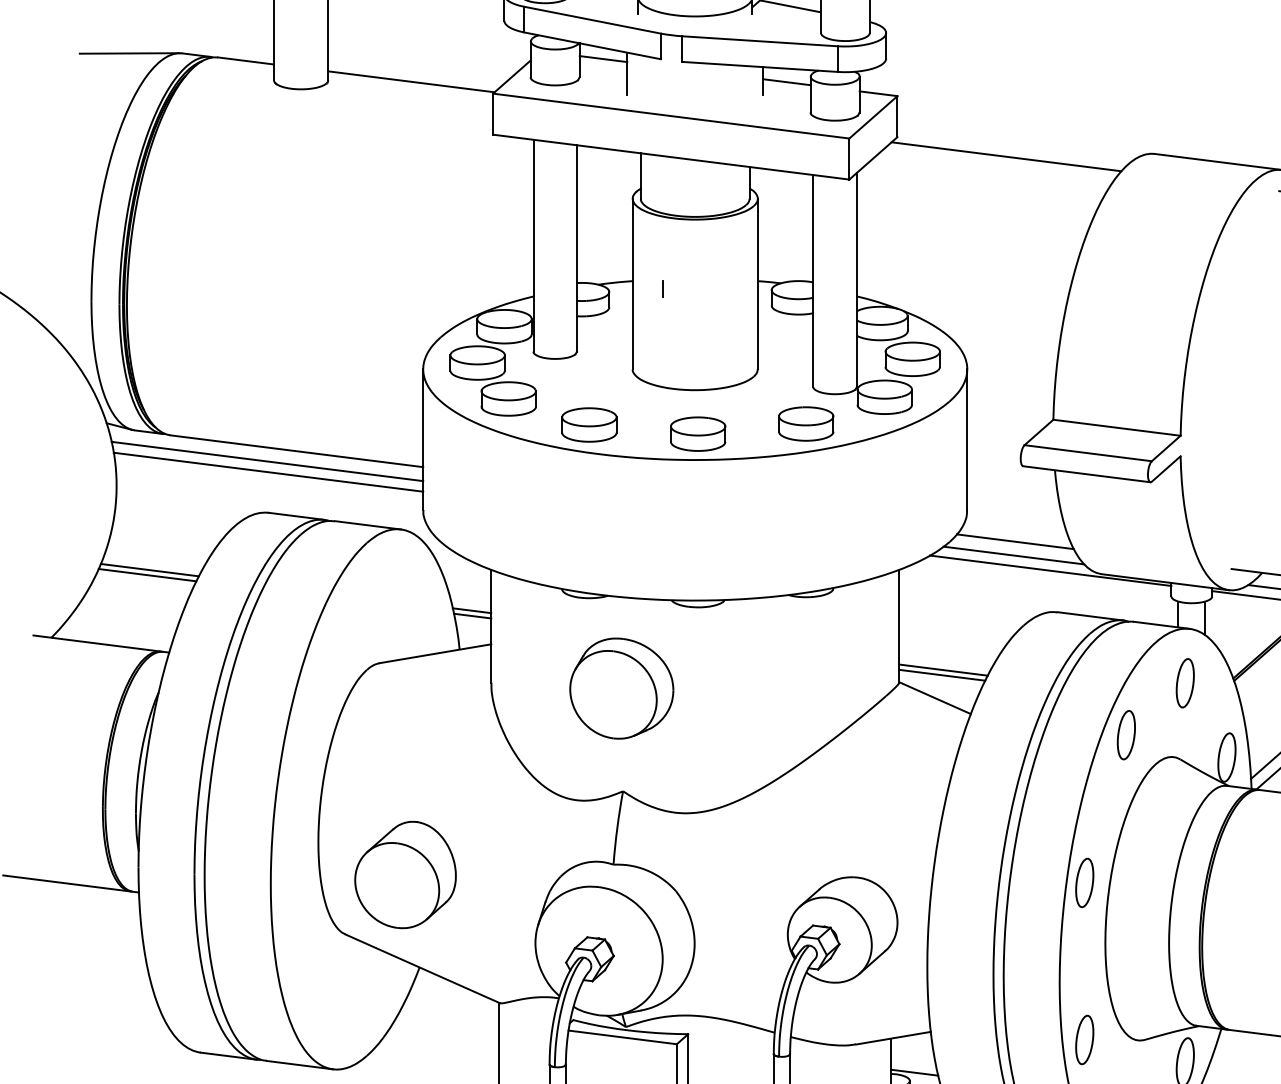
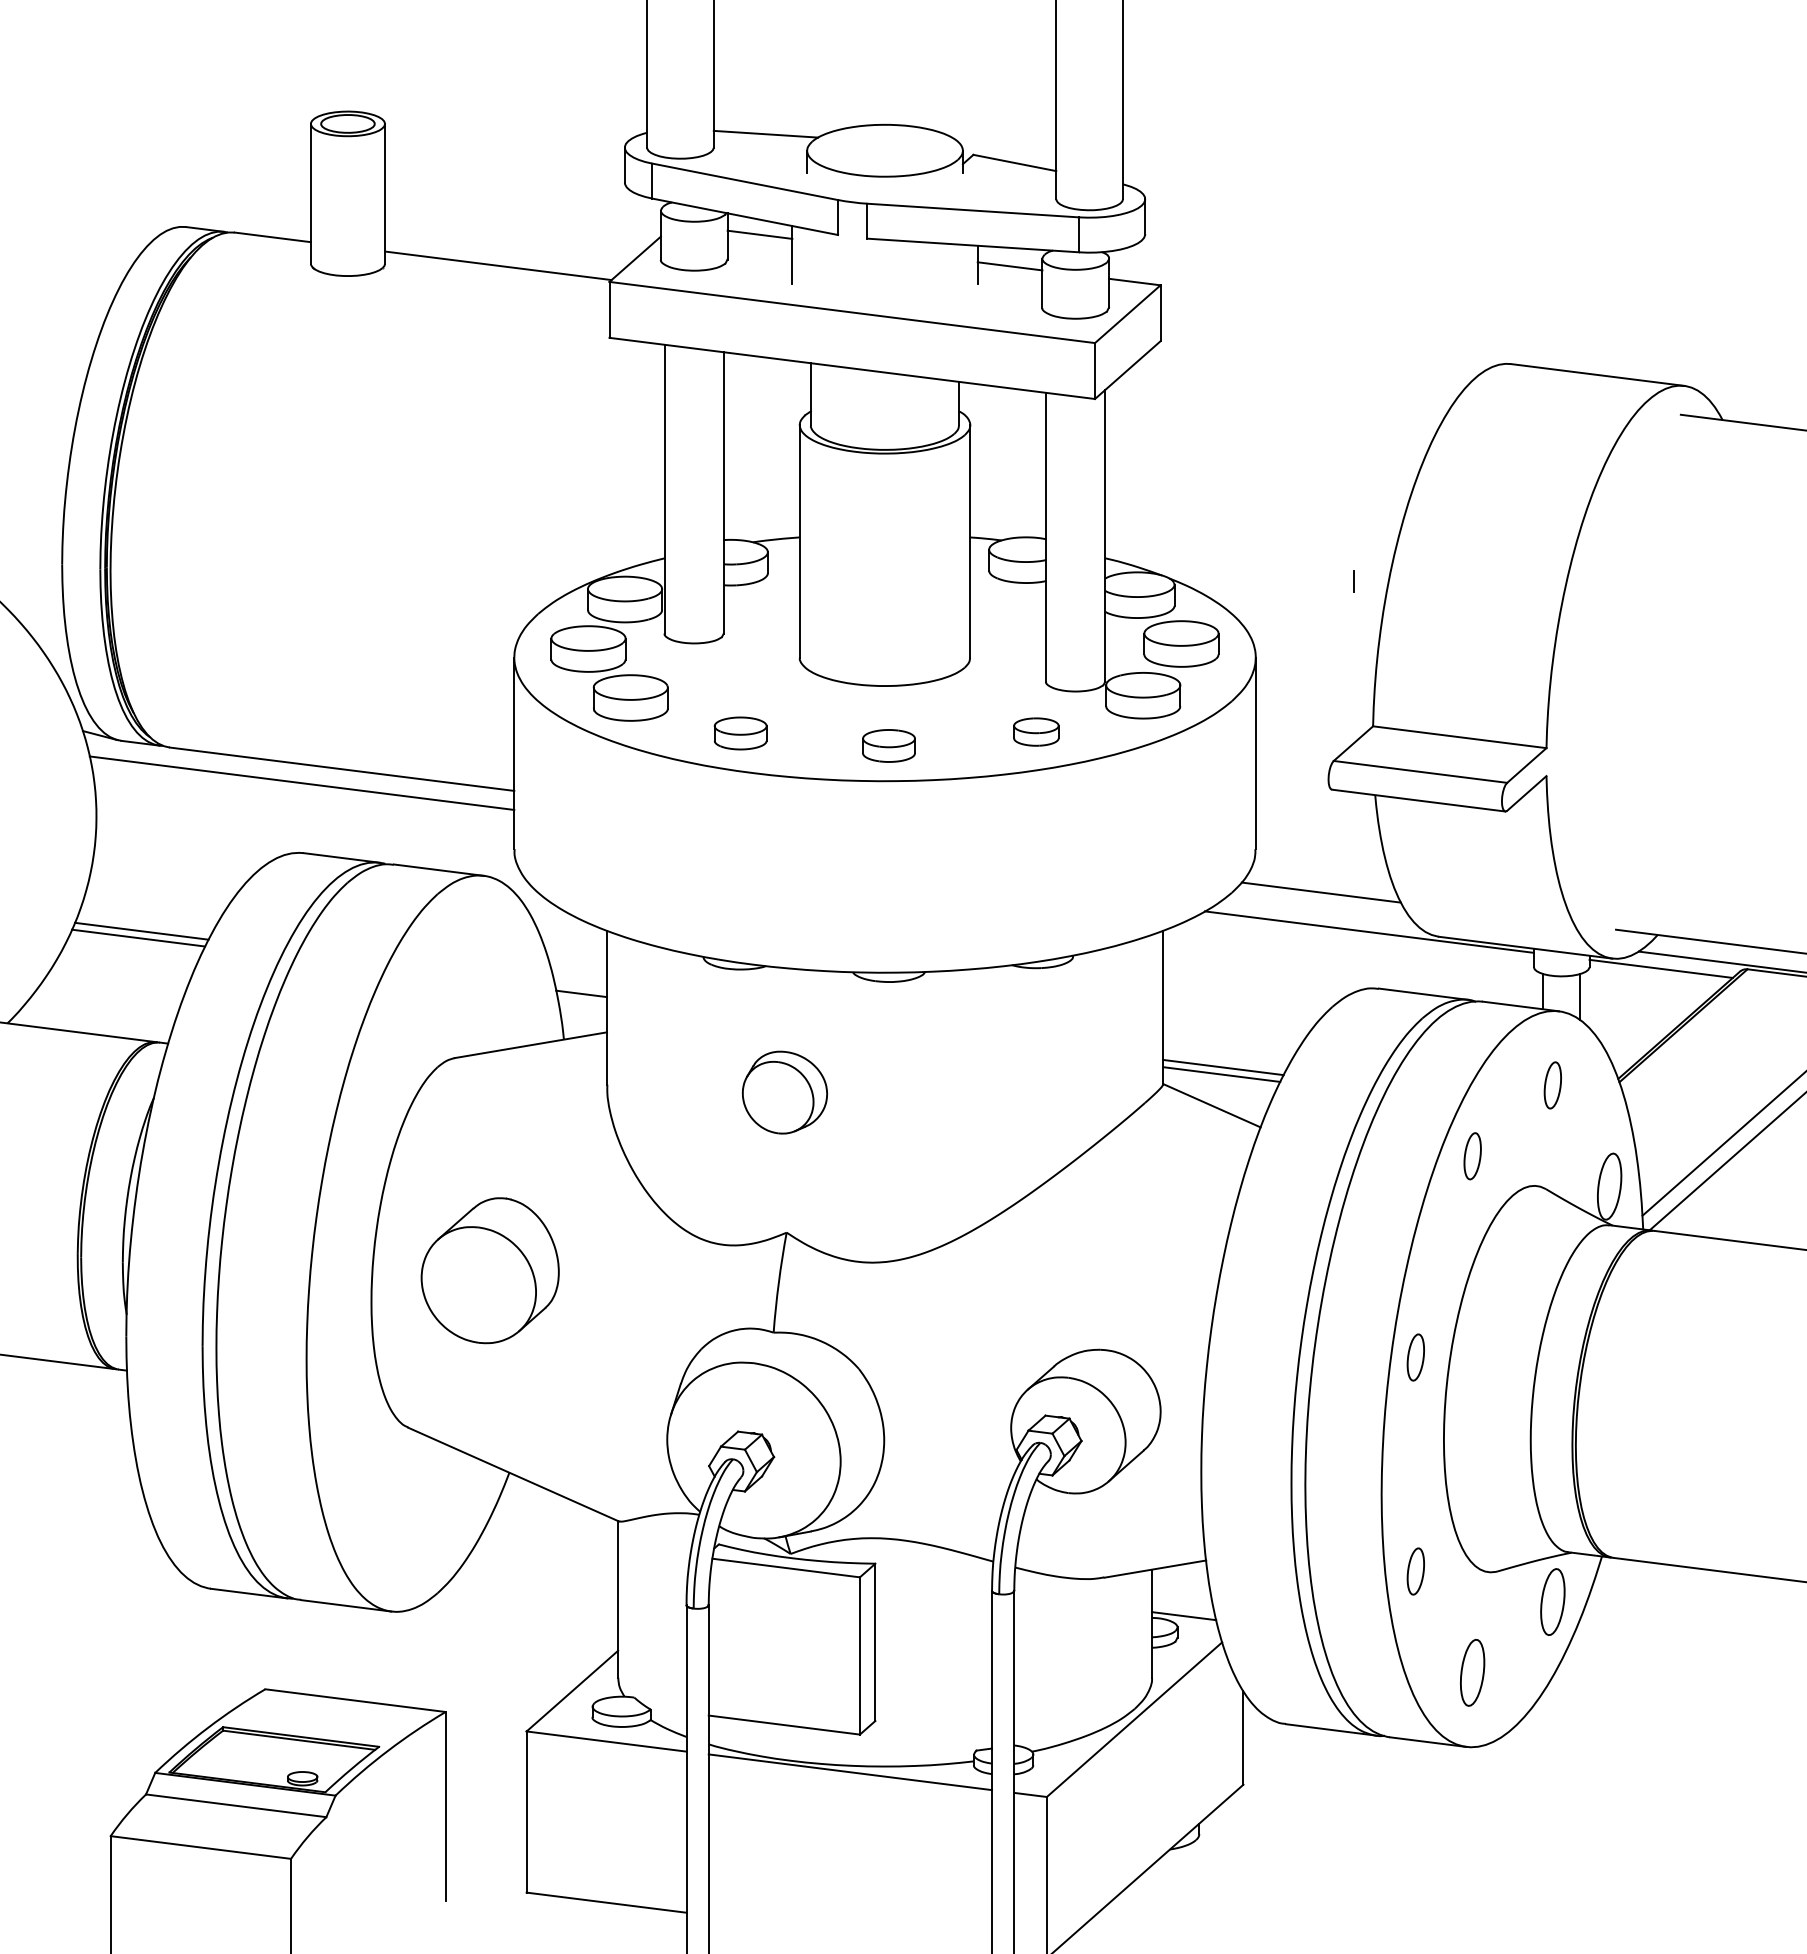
line: (129, 52) -> (114, 226), removed
line: (1005, 156) -> (1308, 367), removed
line: (661, 289) -> (1353, 581), moved
part: (806, 423) -> (1036, 731), size x0.6
part: (589, 425) -> (740, 733), size x0.7
part: (697, 433) -> (888, 745), size x0.7
line: (268, 471) -> (303, 797), removed
line: (1014, 555) -> (1319, 911), removed
line: (471, 610) -> (580, 986), removed
part: (1185, 683) -> (1552, 1085), size x0.7
part: (621, 688) -> (784, 1092), size x0.6
part: (1126, 735) -> (1472, 1156), size x0.7
part: (405, 874) -> (489, 1270), moved
part: (1084, 882) -> (1415, 1357), size x0.7
part: (1084, 1039) -> (1415, 1571), size x0.7

